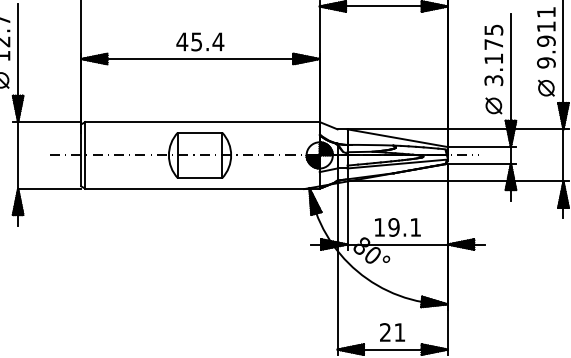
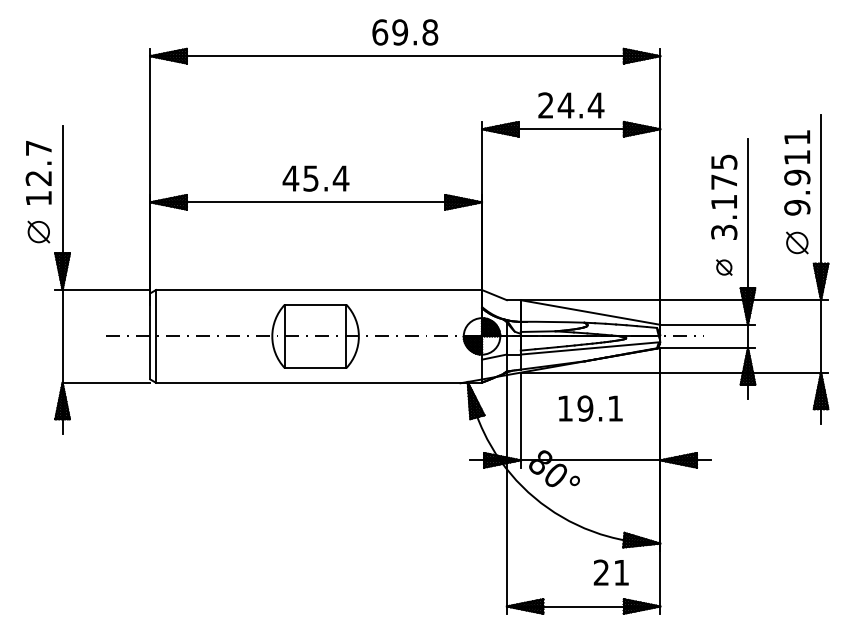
part: (494, 105) -> (724, 267), size x0.7
text: (397, 227) -> (590, 408), moved
text: (391, 332) -> (610, 572), moved

